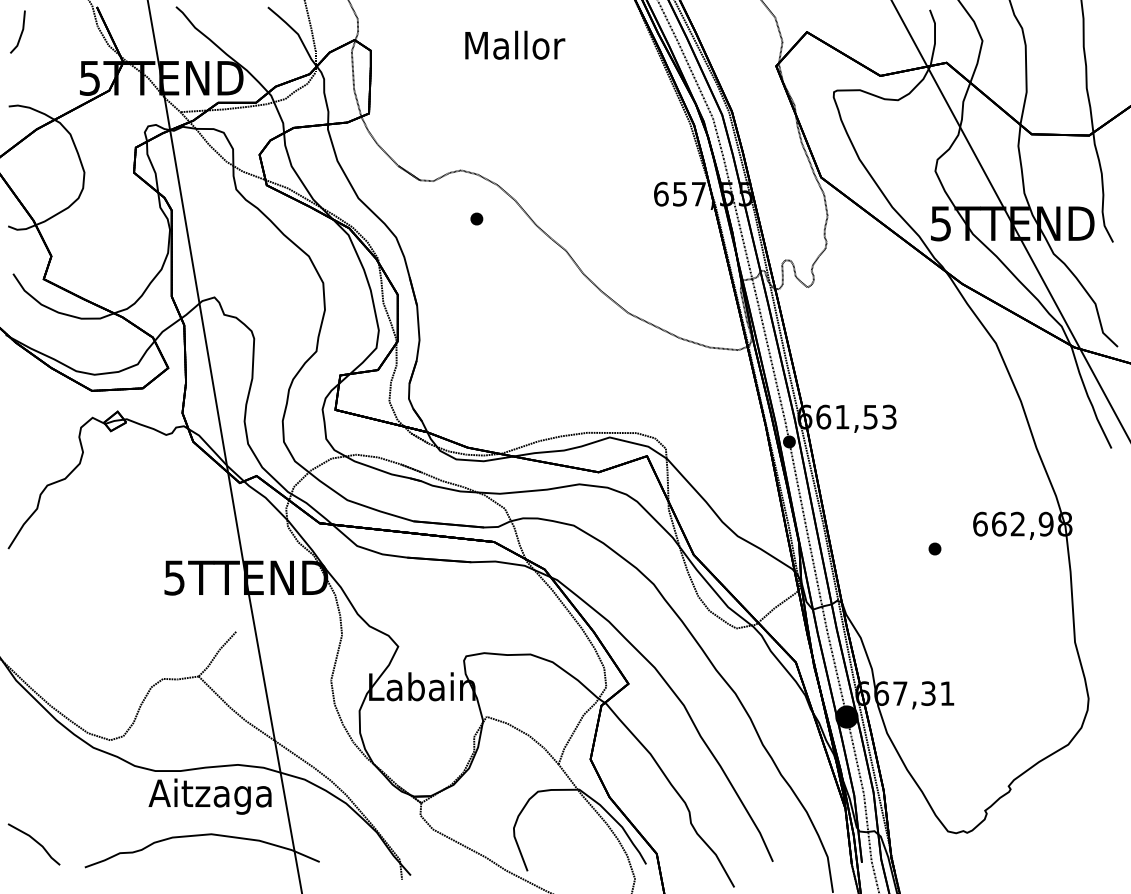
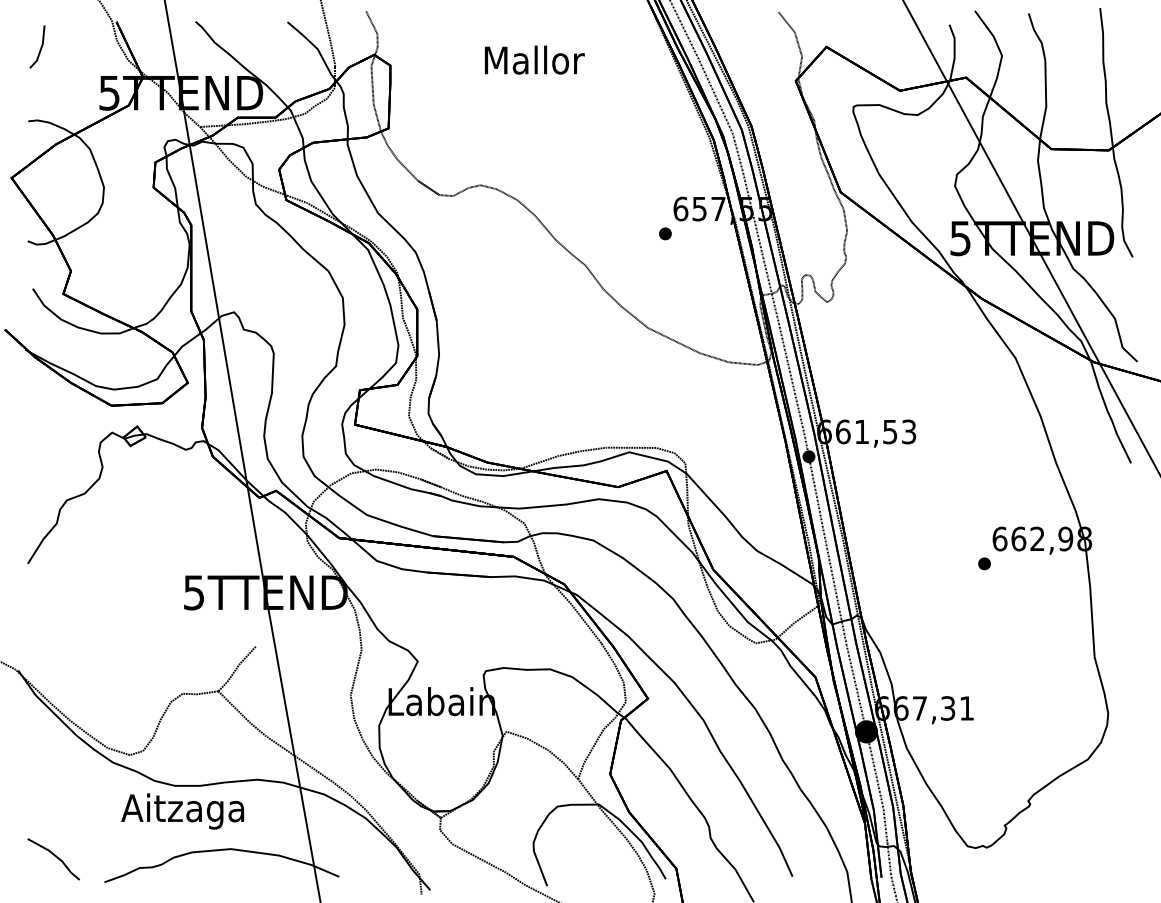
part: (476, 218) -> (665, 233), moved
part: (934, 548) -> (984, 563), moved
text: (209, 796) -> (182, 811), moved

